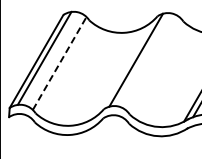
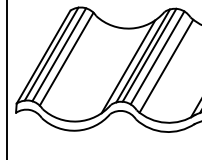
line: (52, 58) -> (59, 54), added
line: (142, 58) -> (149, 54), added
line: (150, 61) -> (157, 57), added
line: (59, 63) -> (66, 59), dashed -> solid
line: (159, 69) -> (166, 65), added
line: (121, 70) -> (128, 66), added

